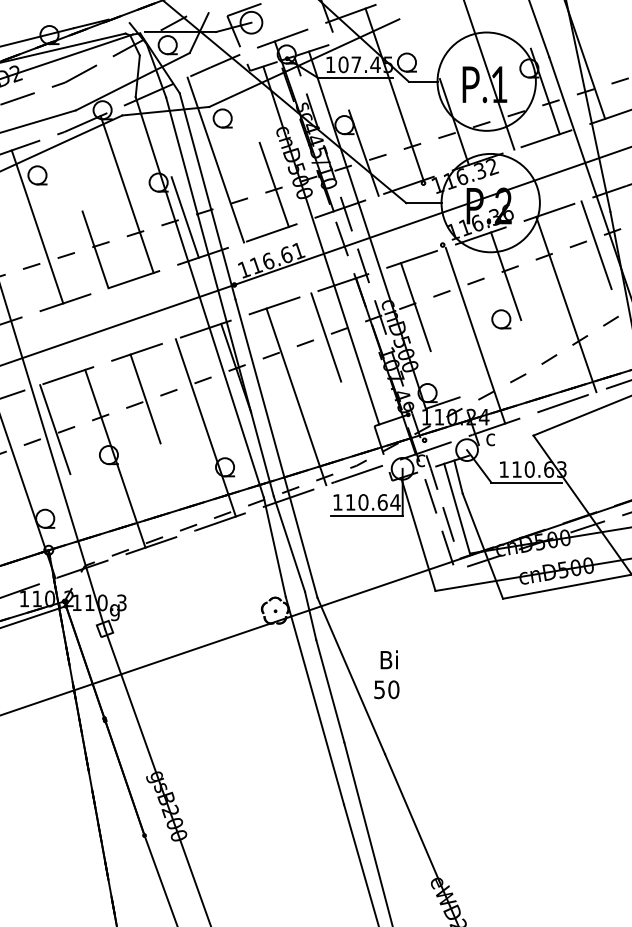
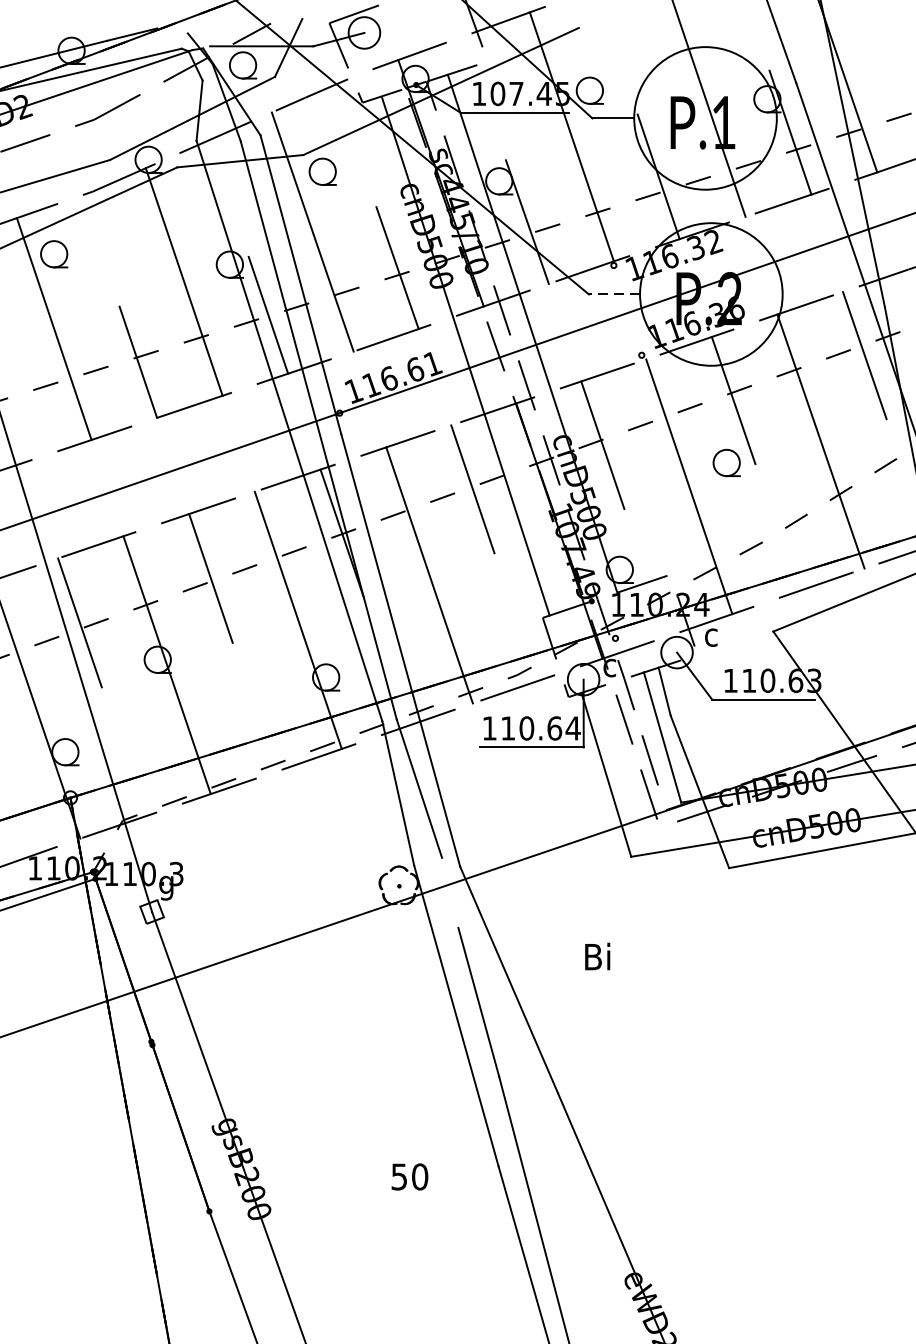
line: (423, 203) -> (613, 295), solid -> dashed
line: (310, 615) -> (450, 892), removed
text: (388, 659) -> (596, 956), moved
text: (386, 689) -> (409, 1176), moved

